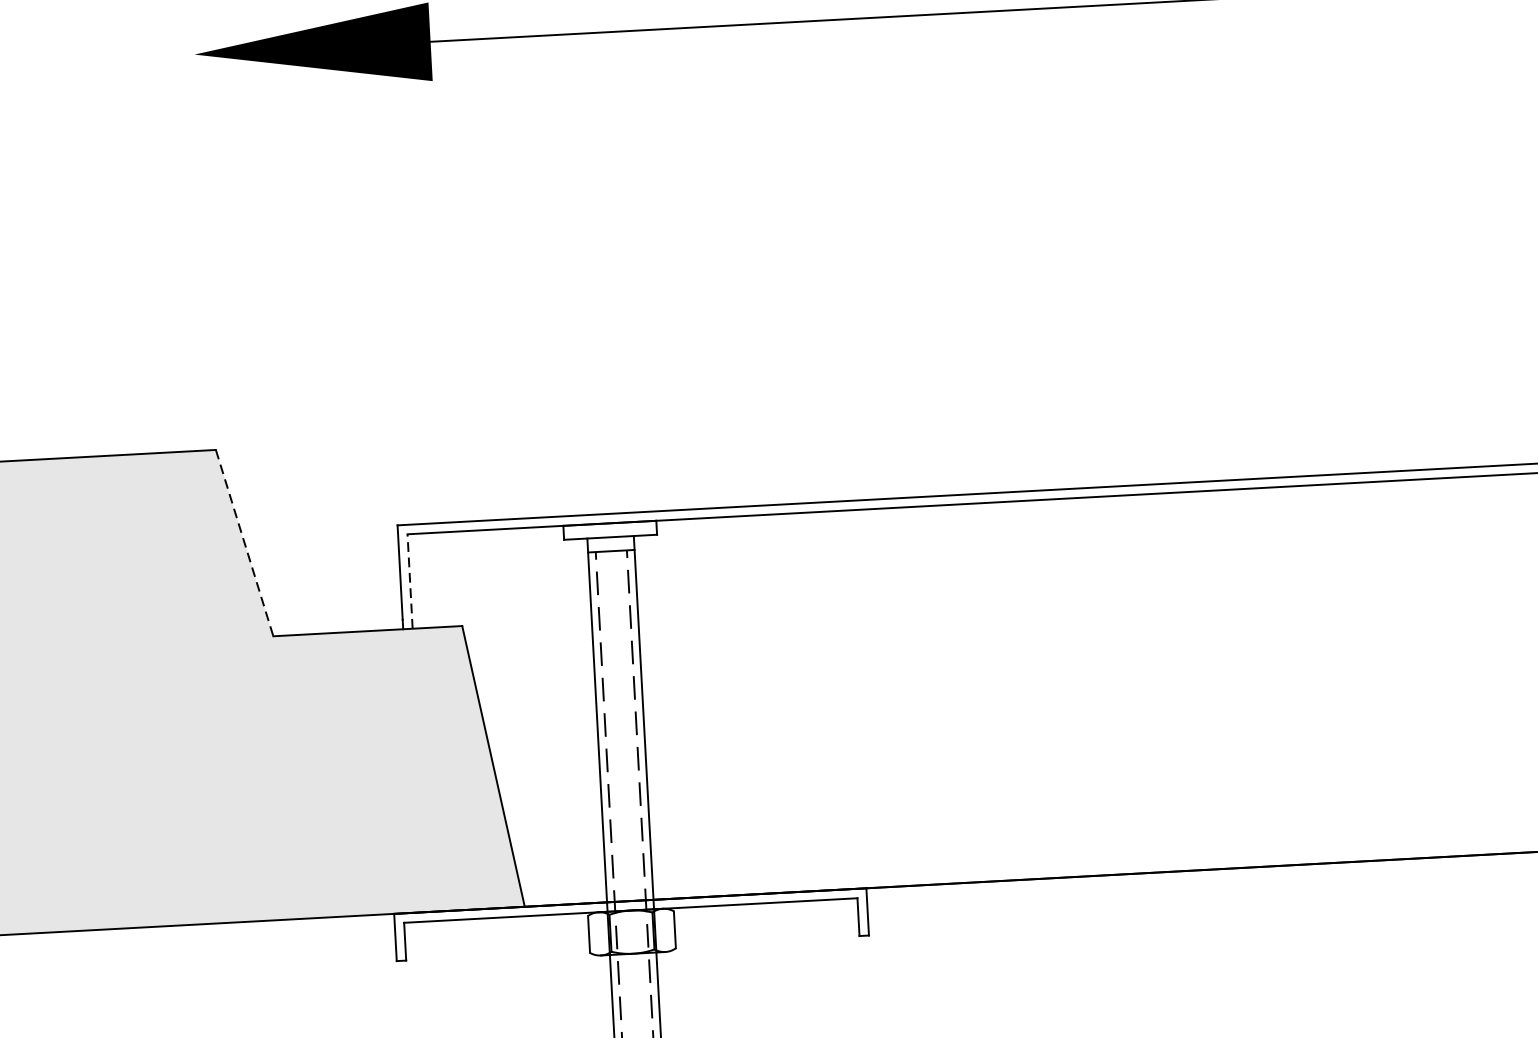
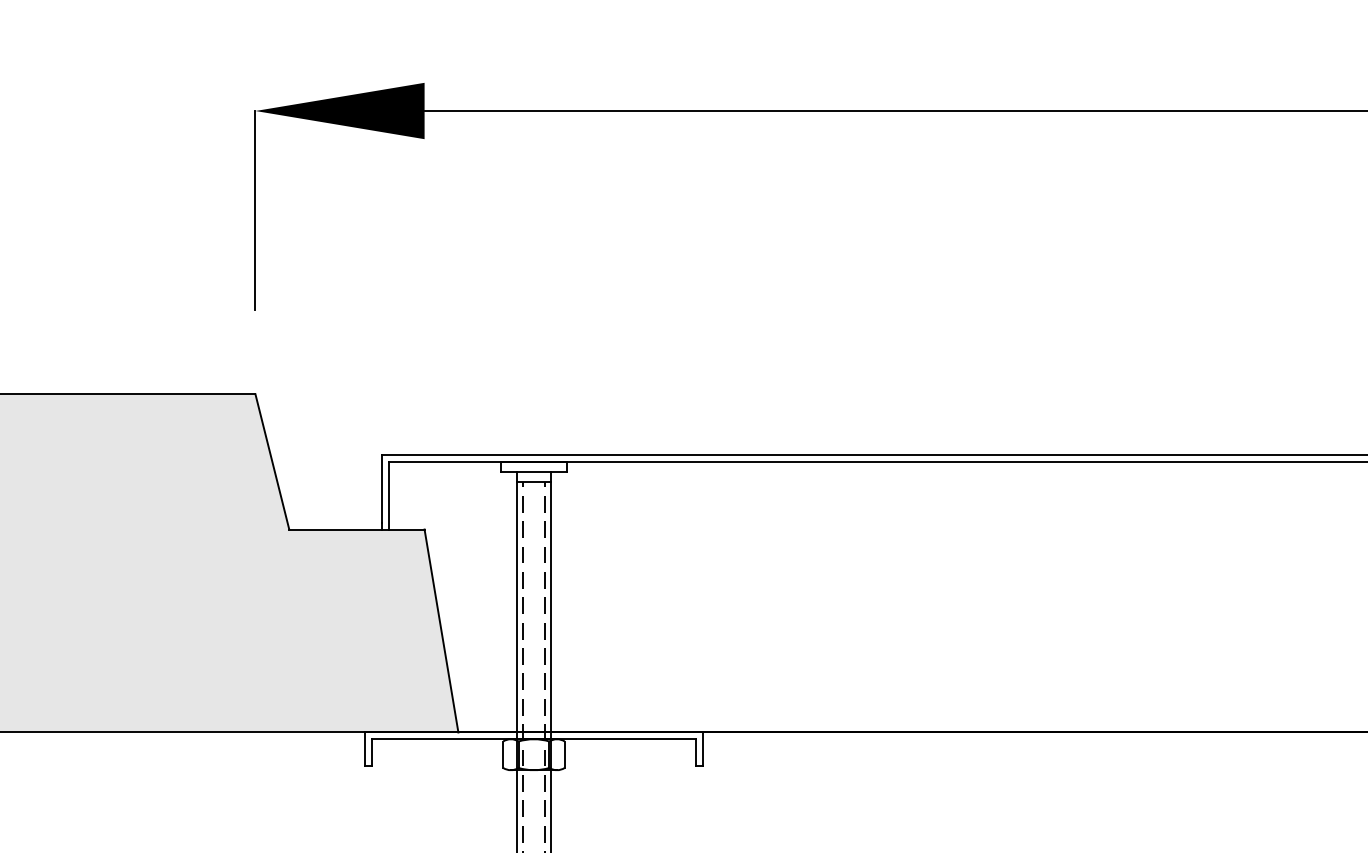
line: (202, 193) -> (255, 210), added
line: (244, 542) -> (272, 461), dashed -> solid
line: (410, 581) -> (389, 495), dashed -> solid

